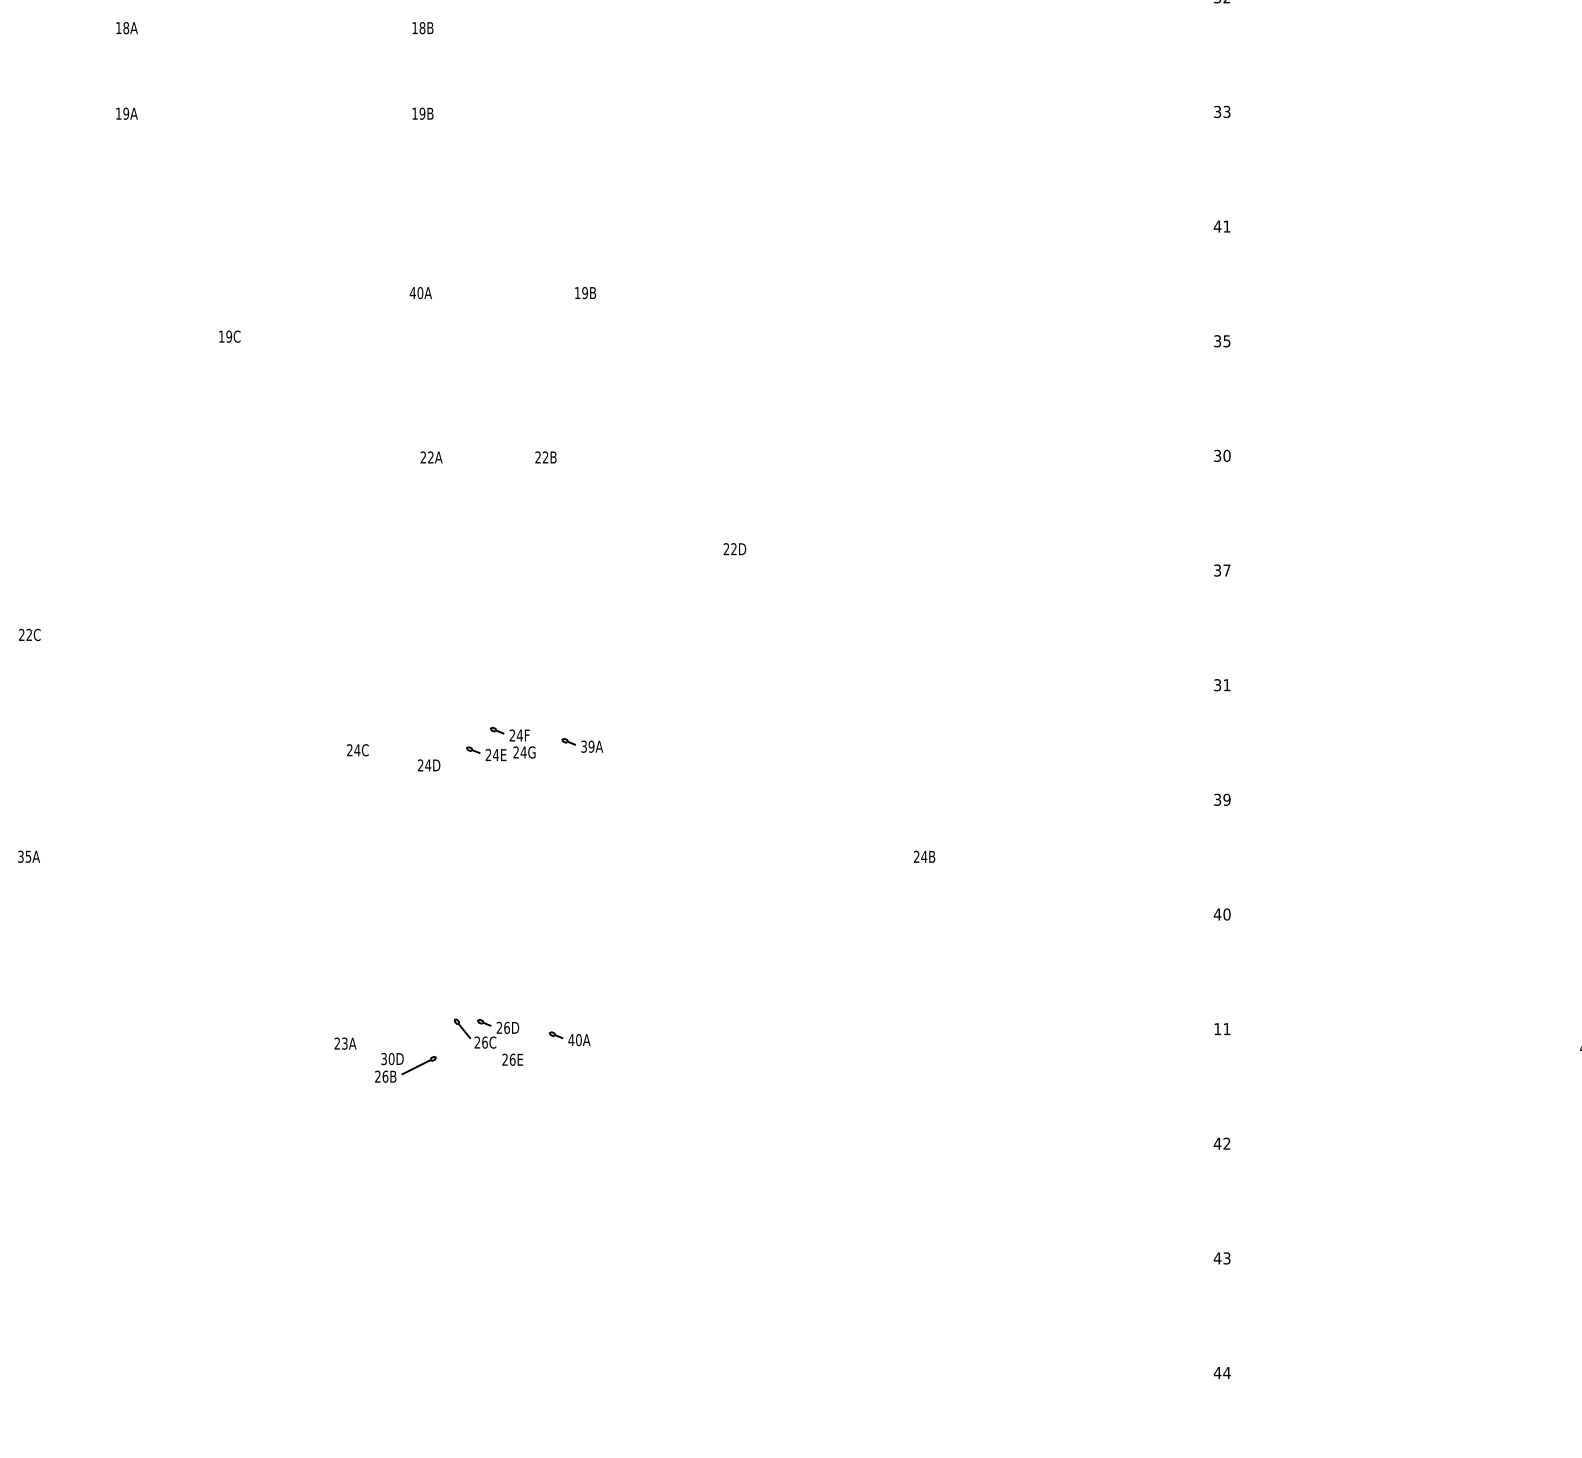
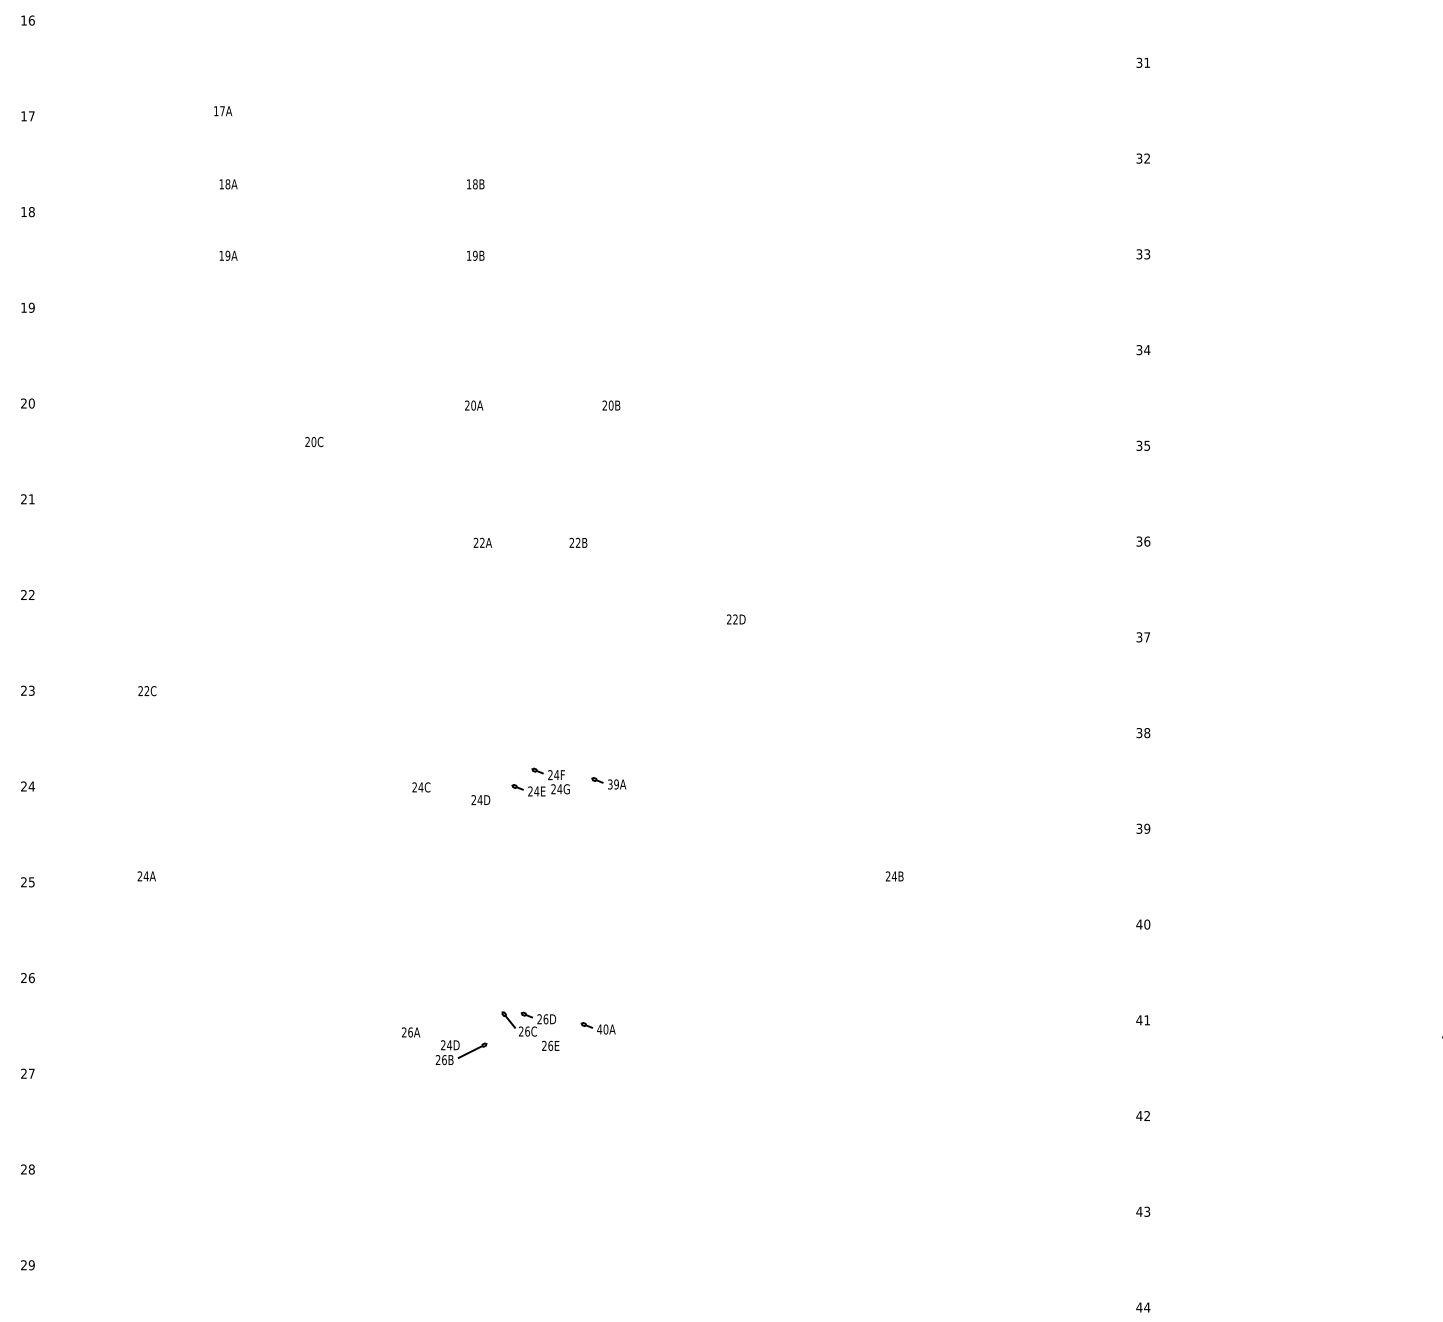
text: (1222, 227) -> (1143, 350), 41 -> 34
text: (411, 292) -> (466, 405), 40A -> 20A
text: (580, 292) -> (607, 405), 19B -> 20B
text: (225, 336) -> (310, 441), 19C -> 20C
text: (1227, 455) -> (1147, 541), 30 -> 36
text: (1227, 685) -> (1147, 733), 31 -> 38
text: (23, 856) -> (142, 876), 35A -> 24A
text: (1217, 1029) -> (1139, 1020), 11 -> 41
text: (344, 1043) -> (410, 1032), 23A -> 26A
text: (387, 1059) -> (446, 1045), 30D -> 24D

